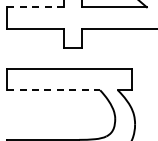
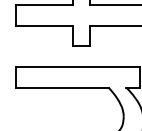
line: (35, 7) -> (43, 4), dashed -> solid
line: (53, 90) -> (61, 87), dashed -> solid

